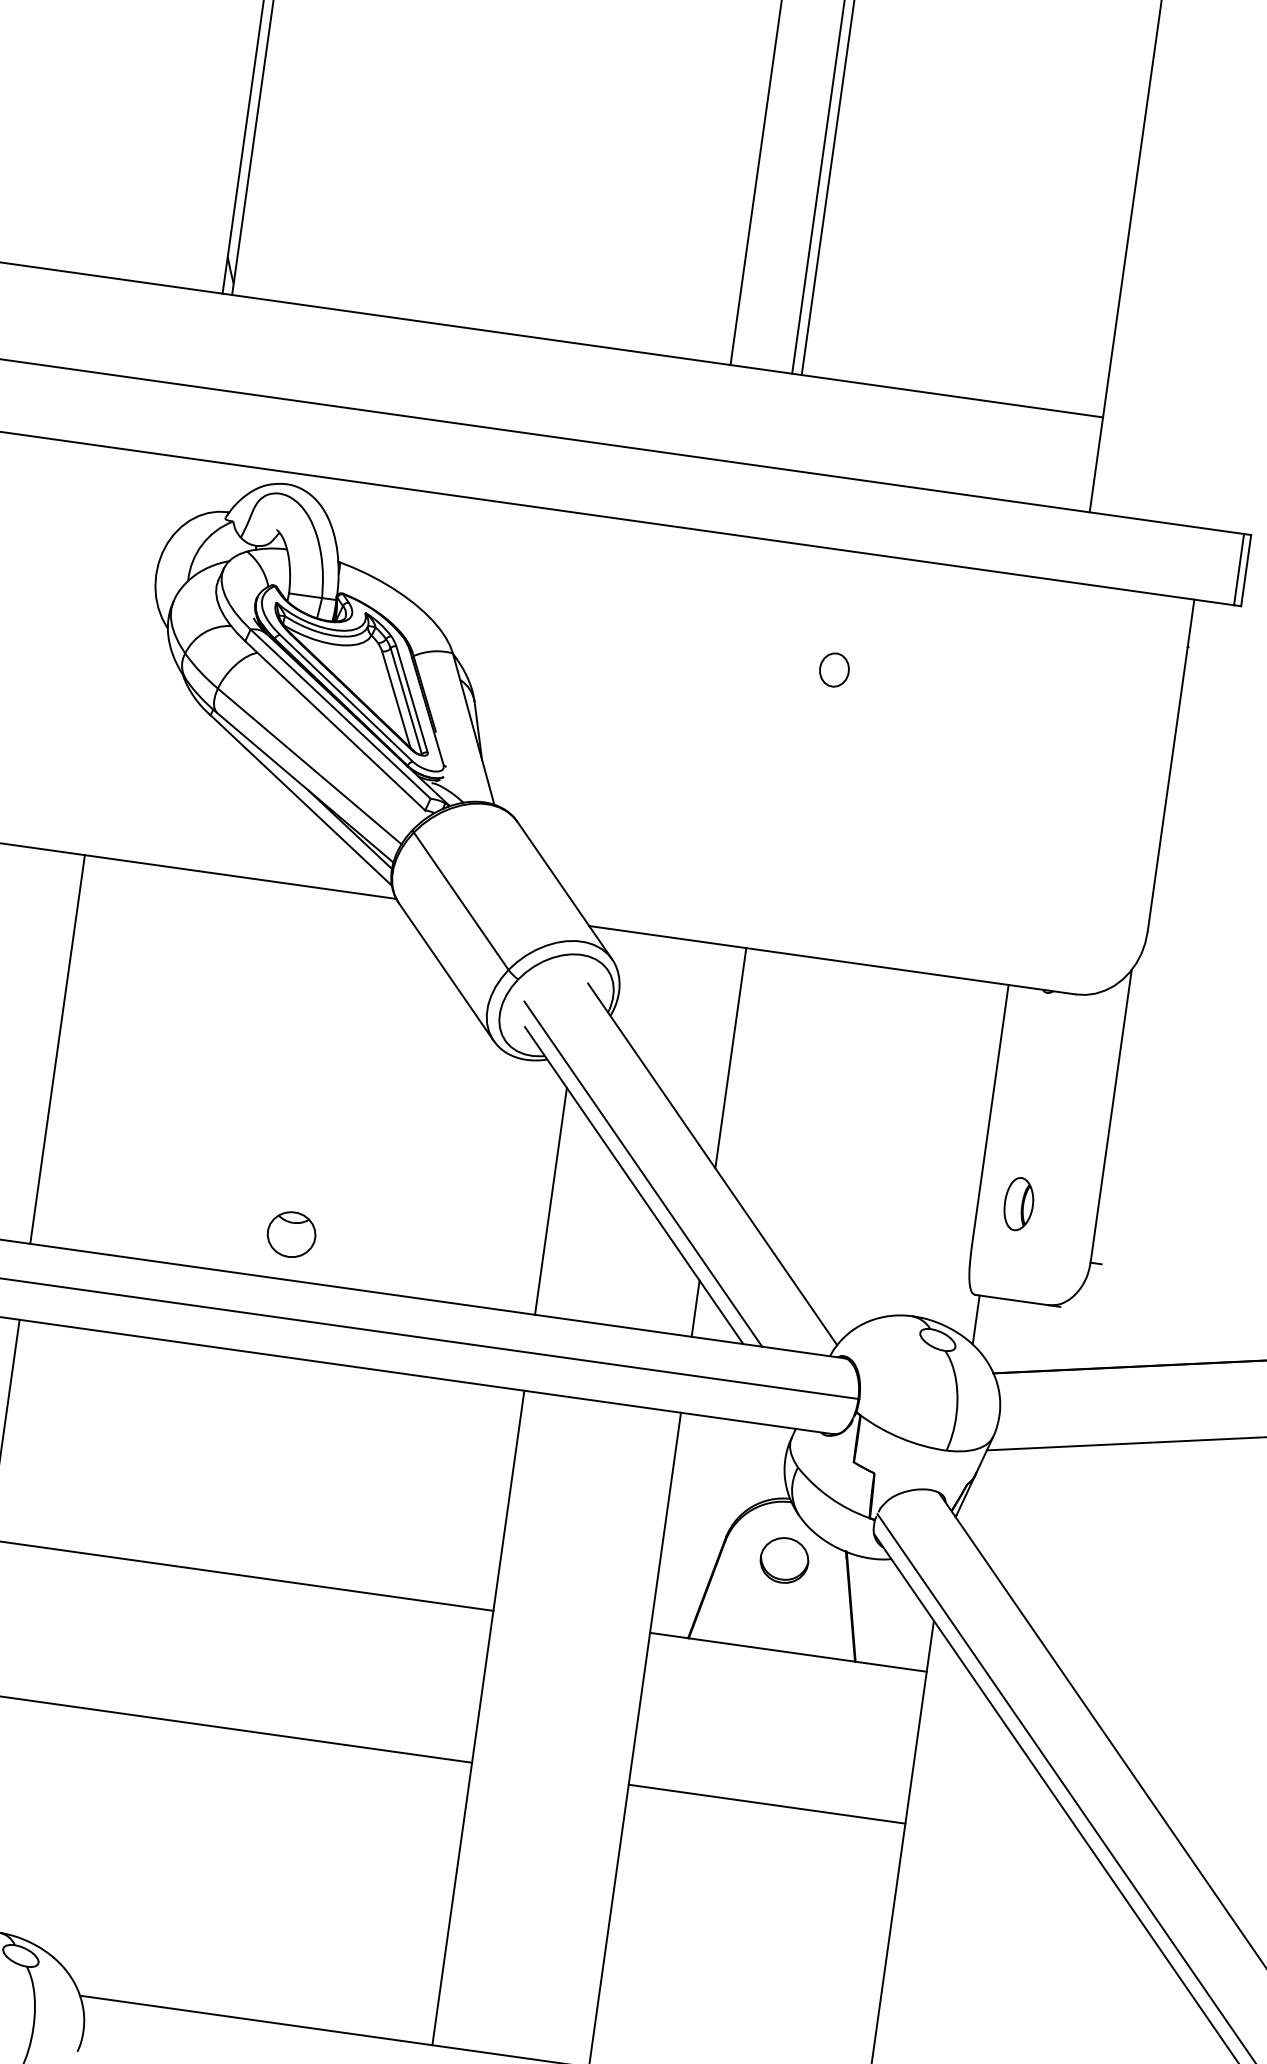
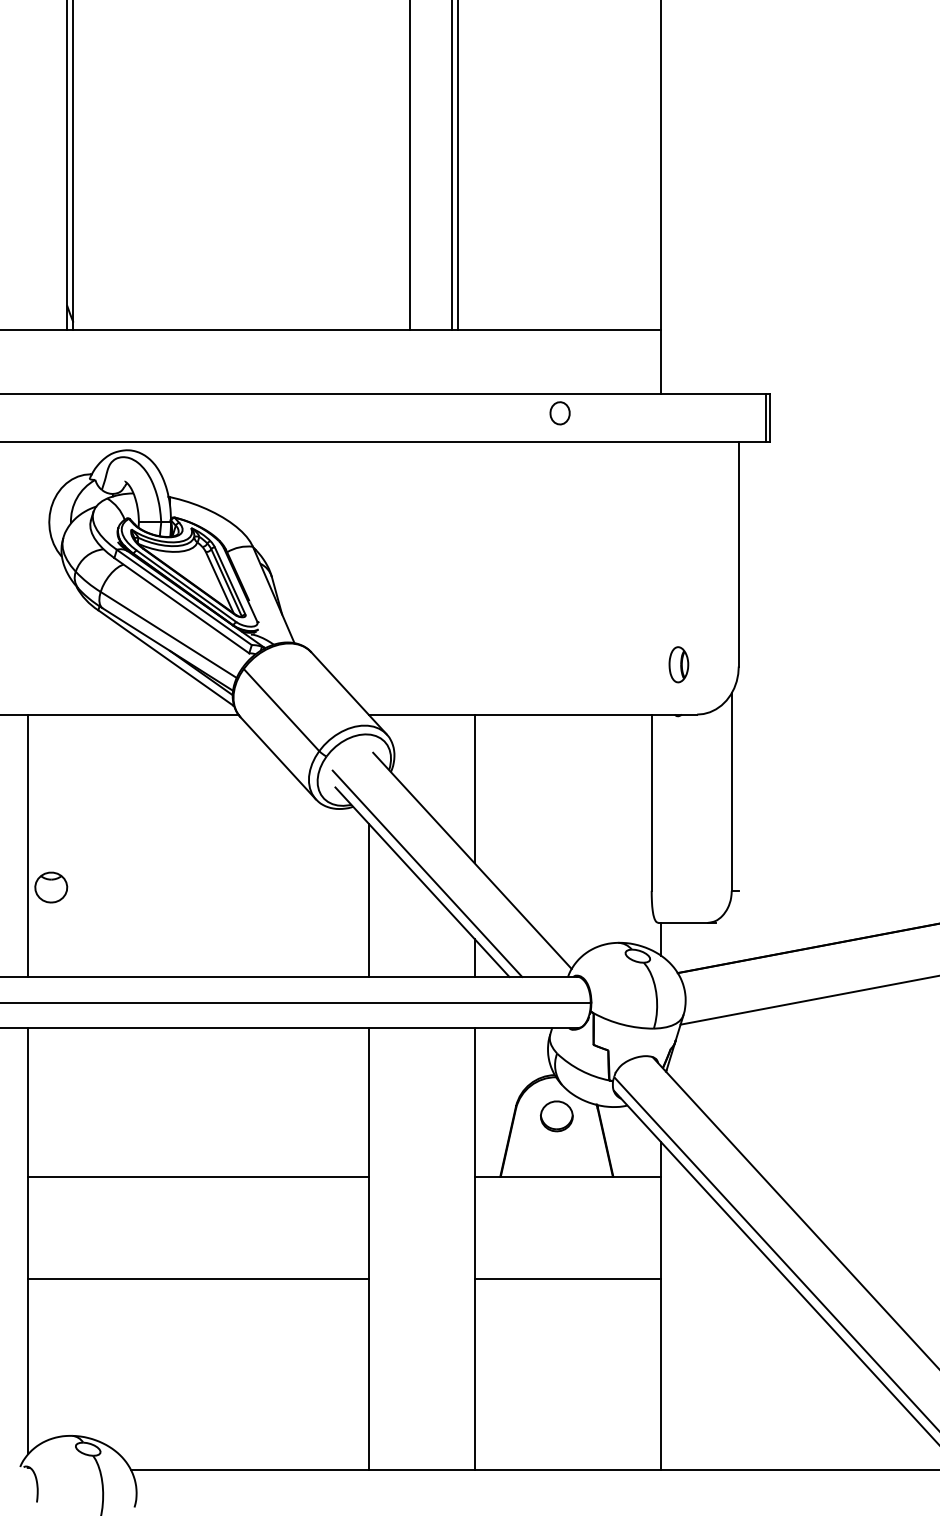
part: (833, 670) -> (559, 413), moved
part: (1018, 1203) -> (678, 664), moved
part: (291, 1234) -> (51, 887), moved

